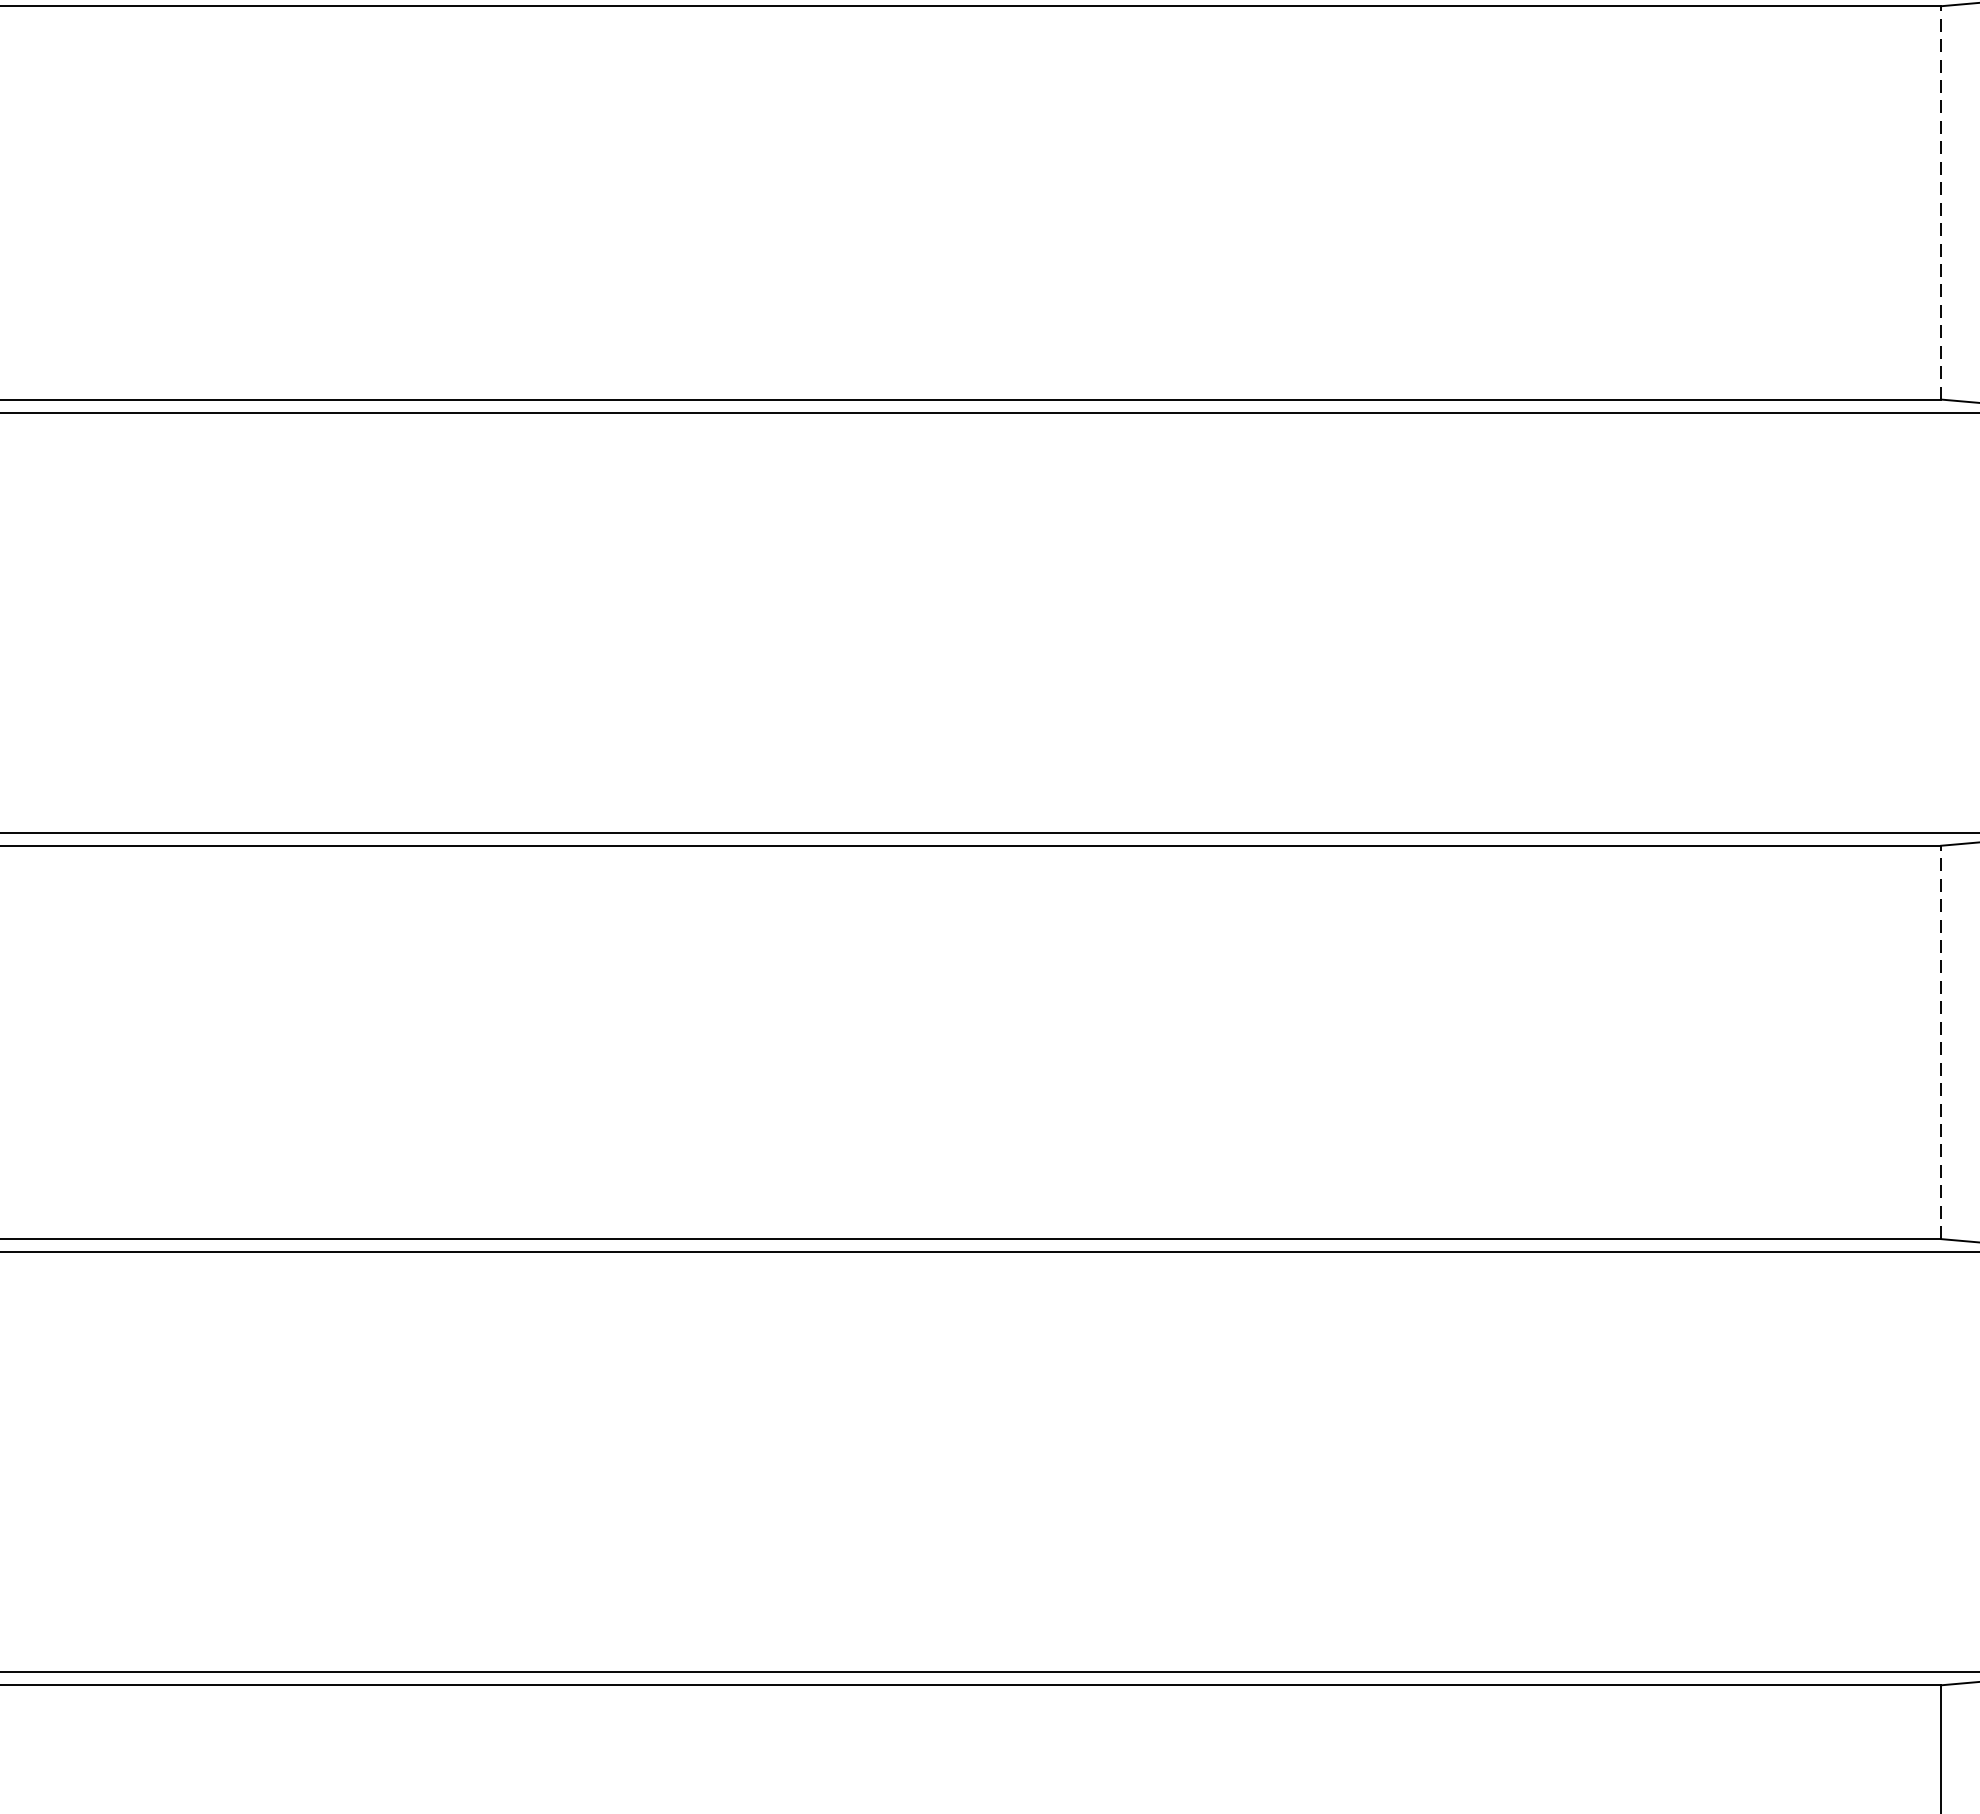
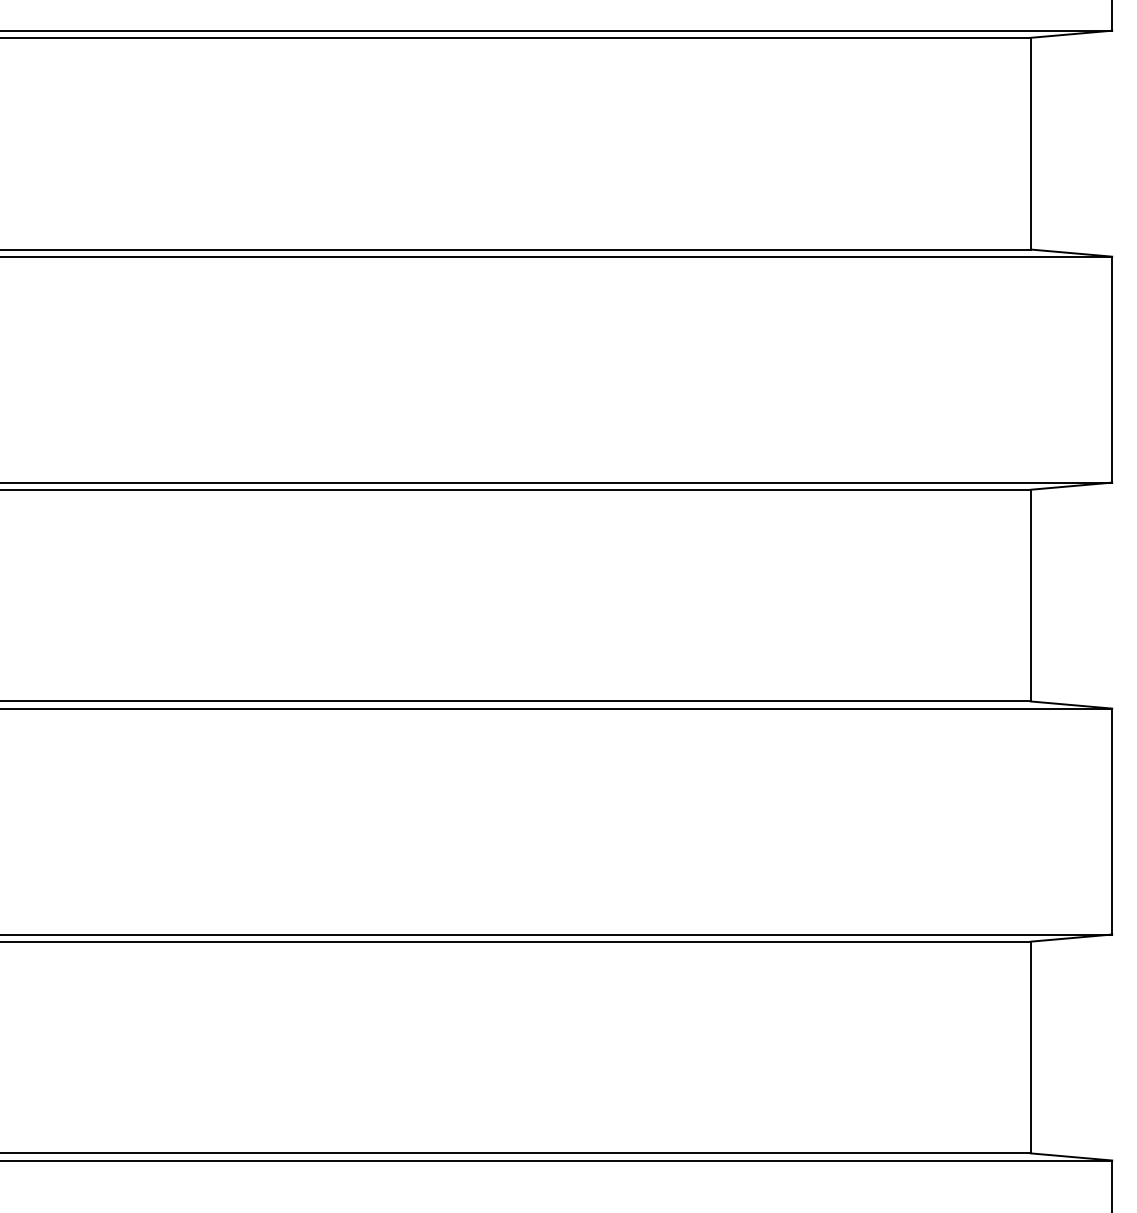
line: (1940, 202) -> (1030, 143), dashed -> solid
line: (1940, 1042) -> (1030, 595), dashed -> solid

